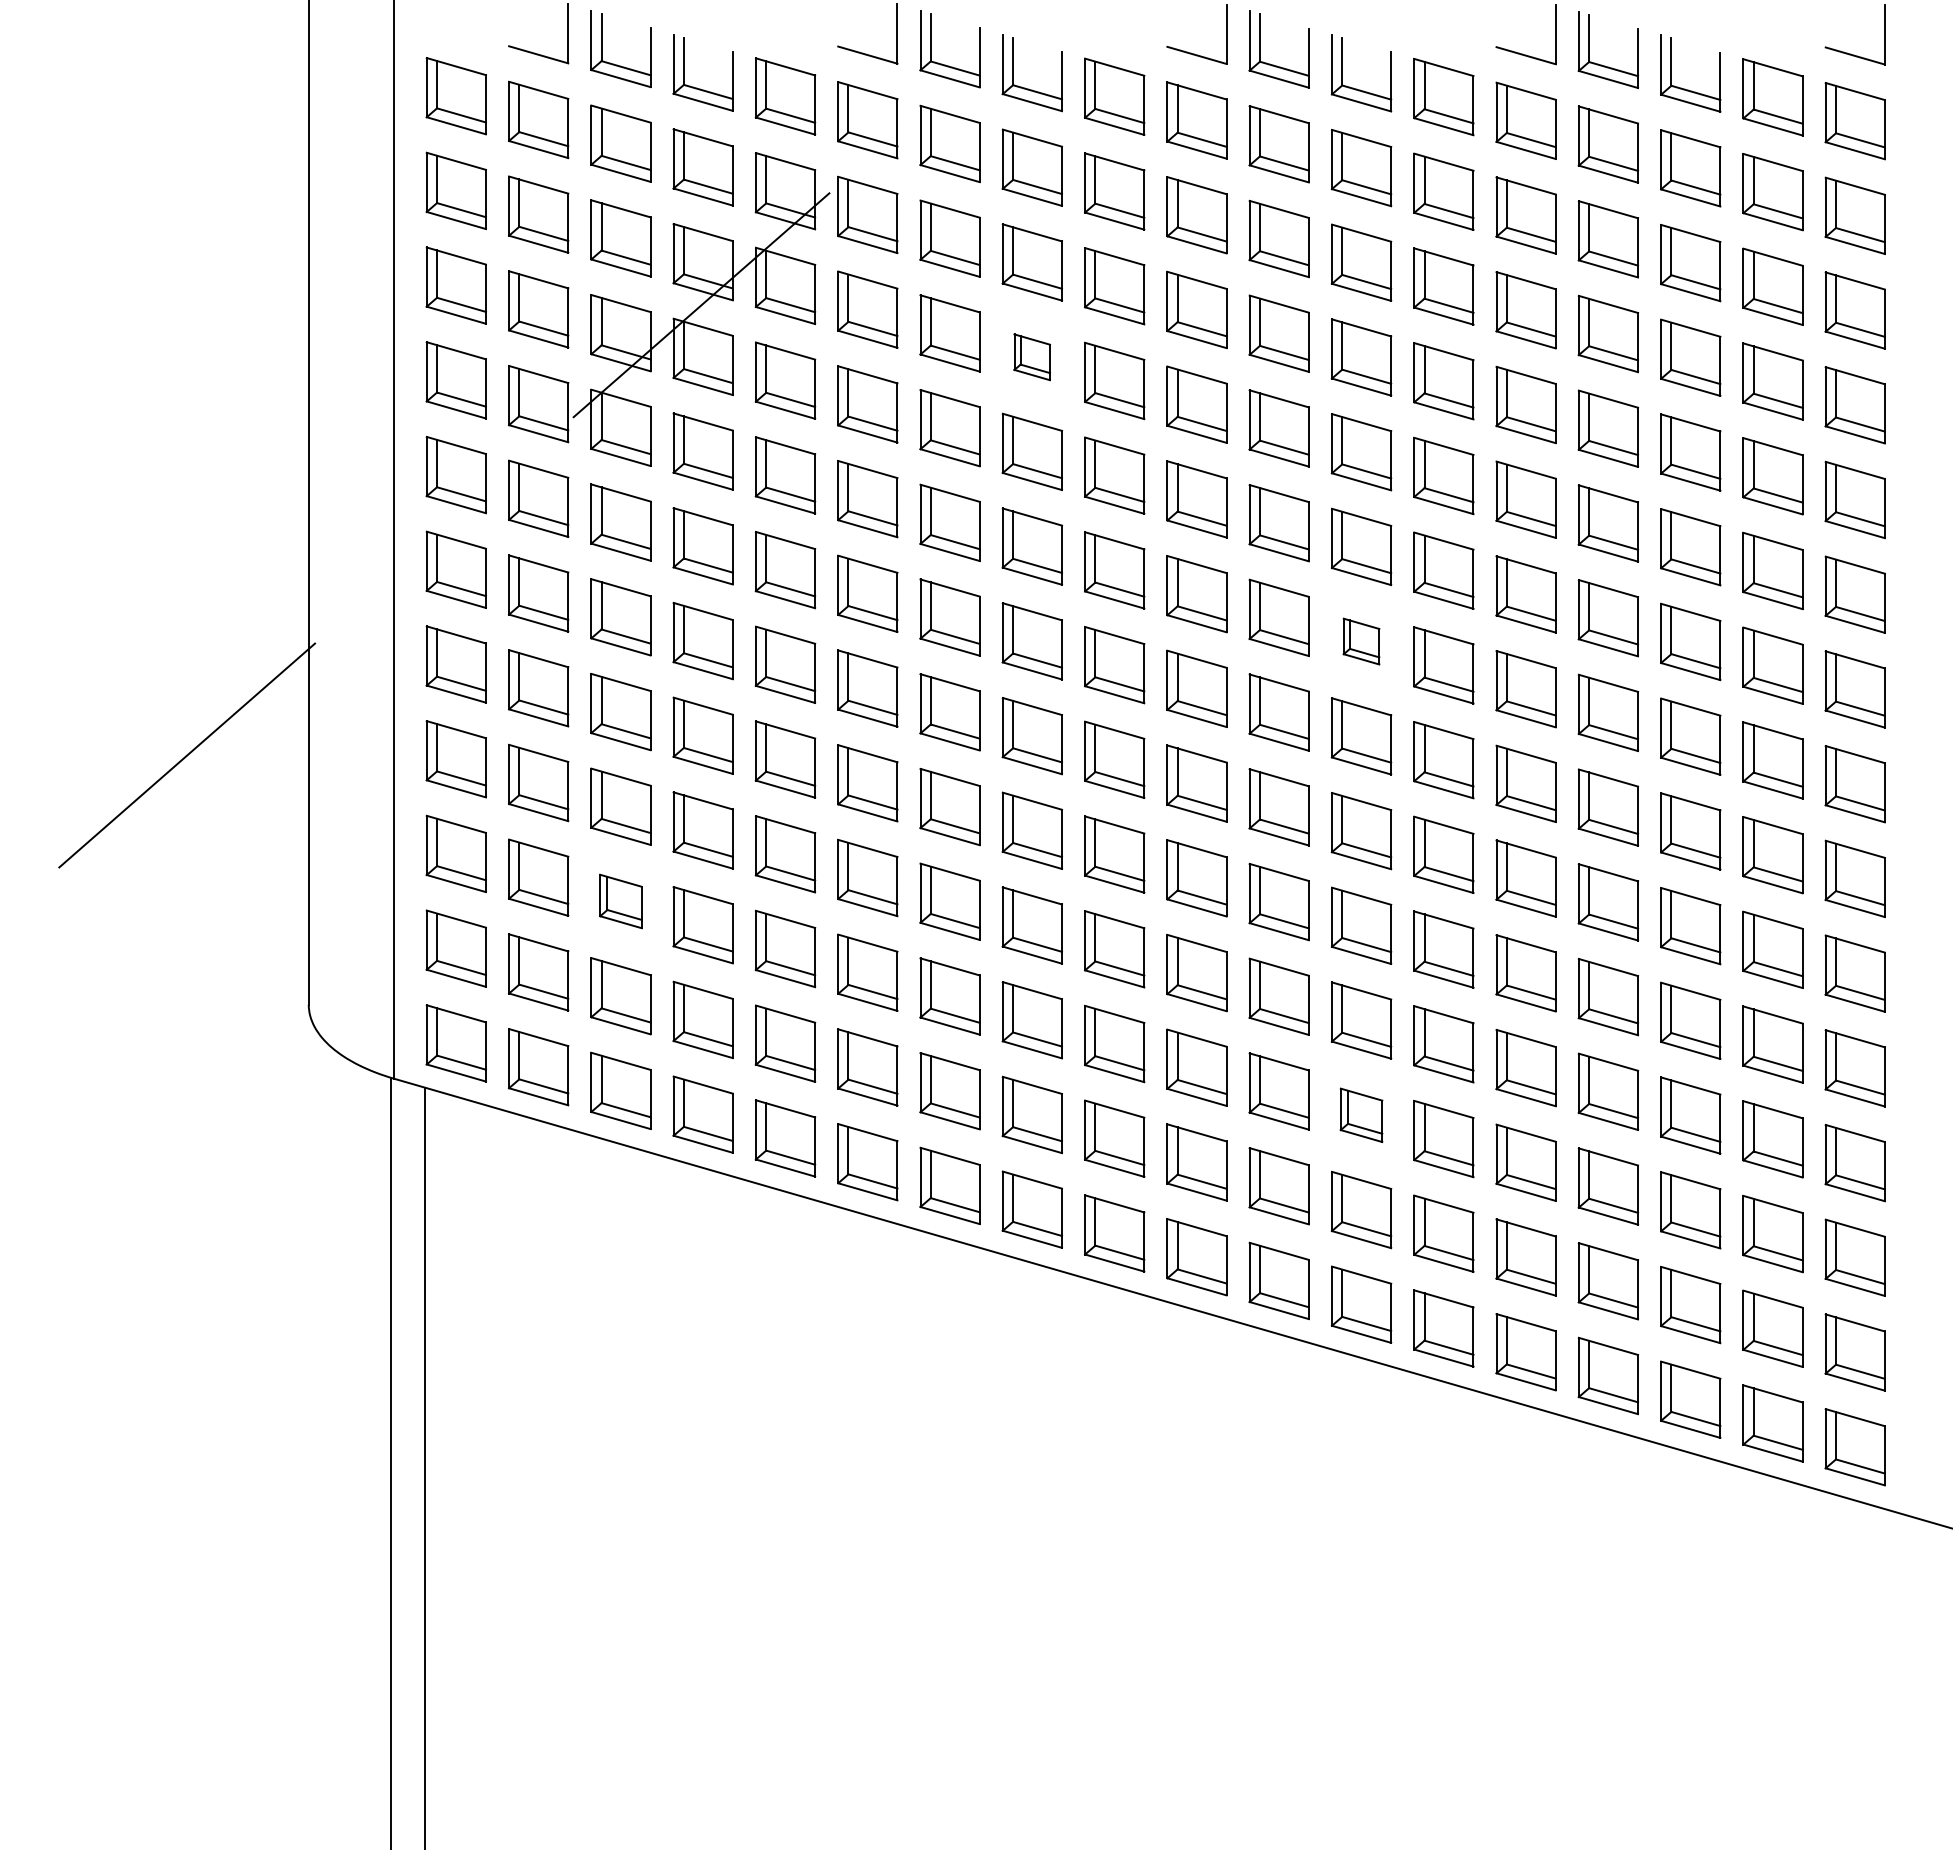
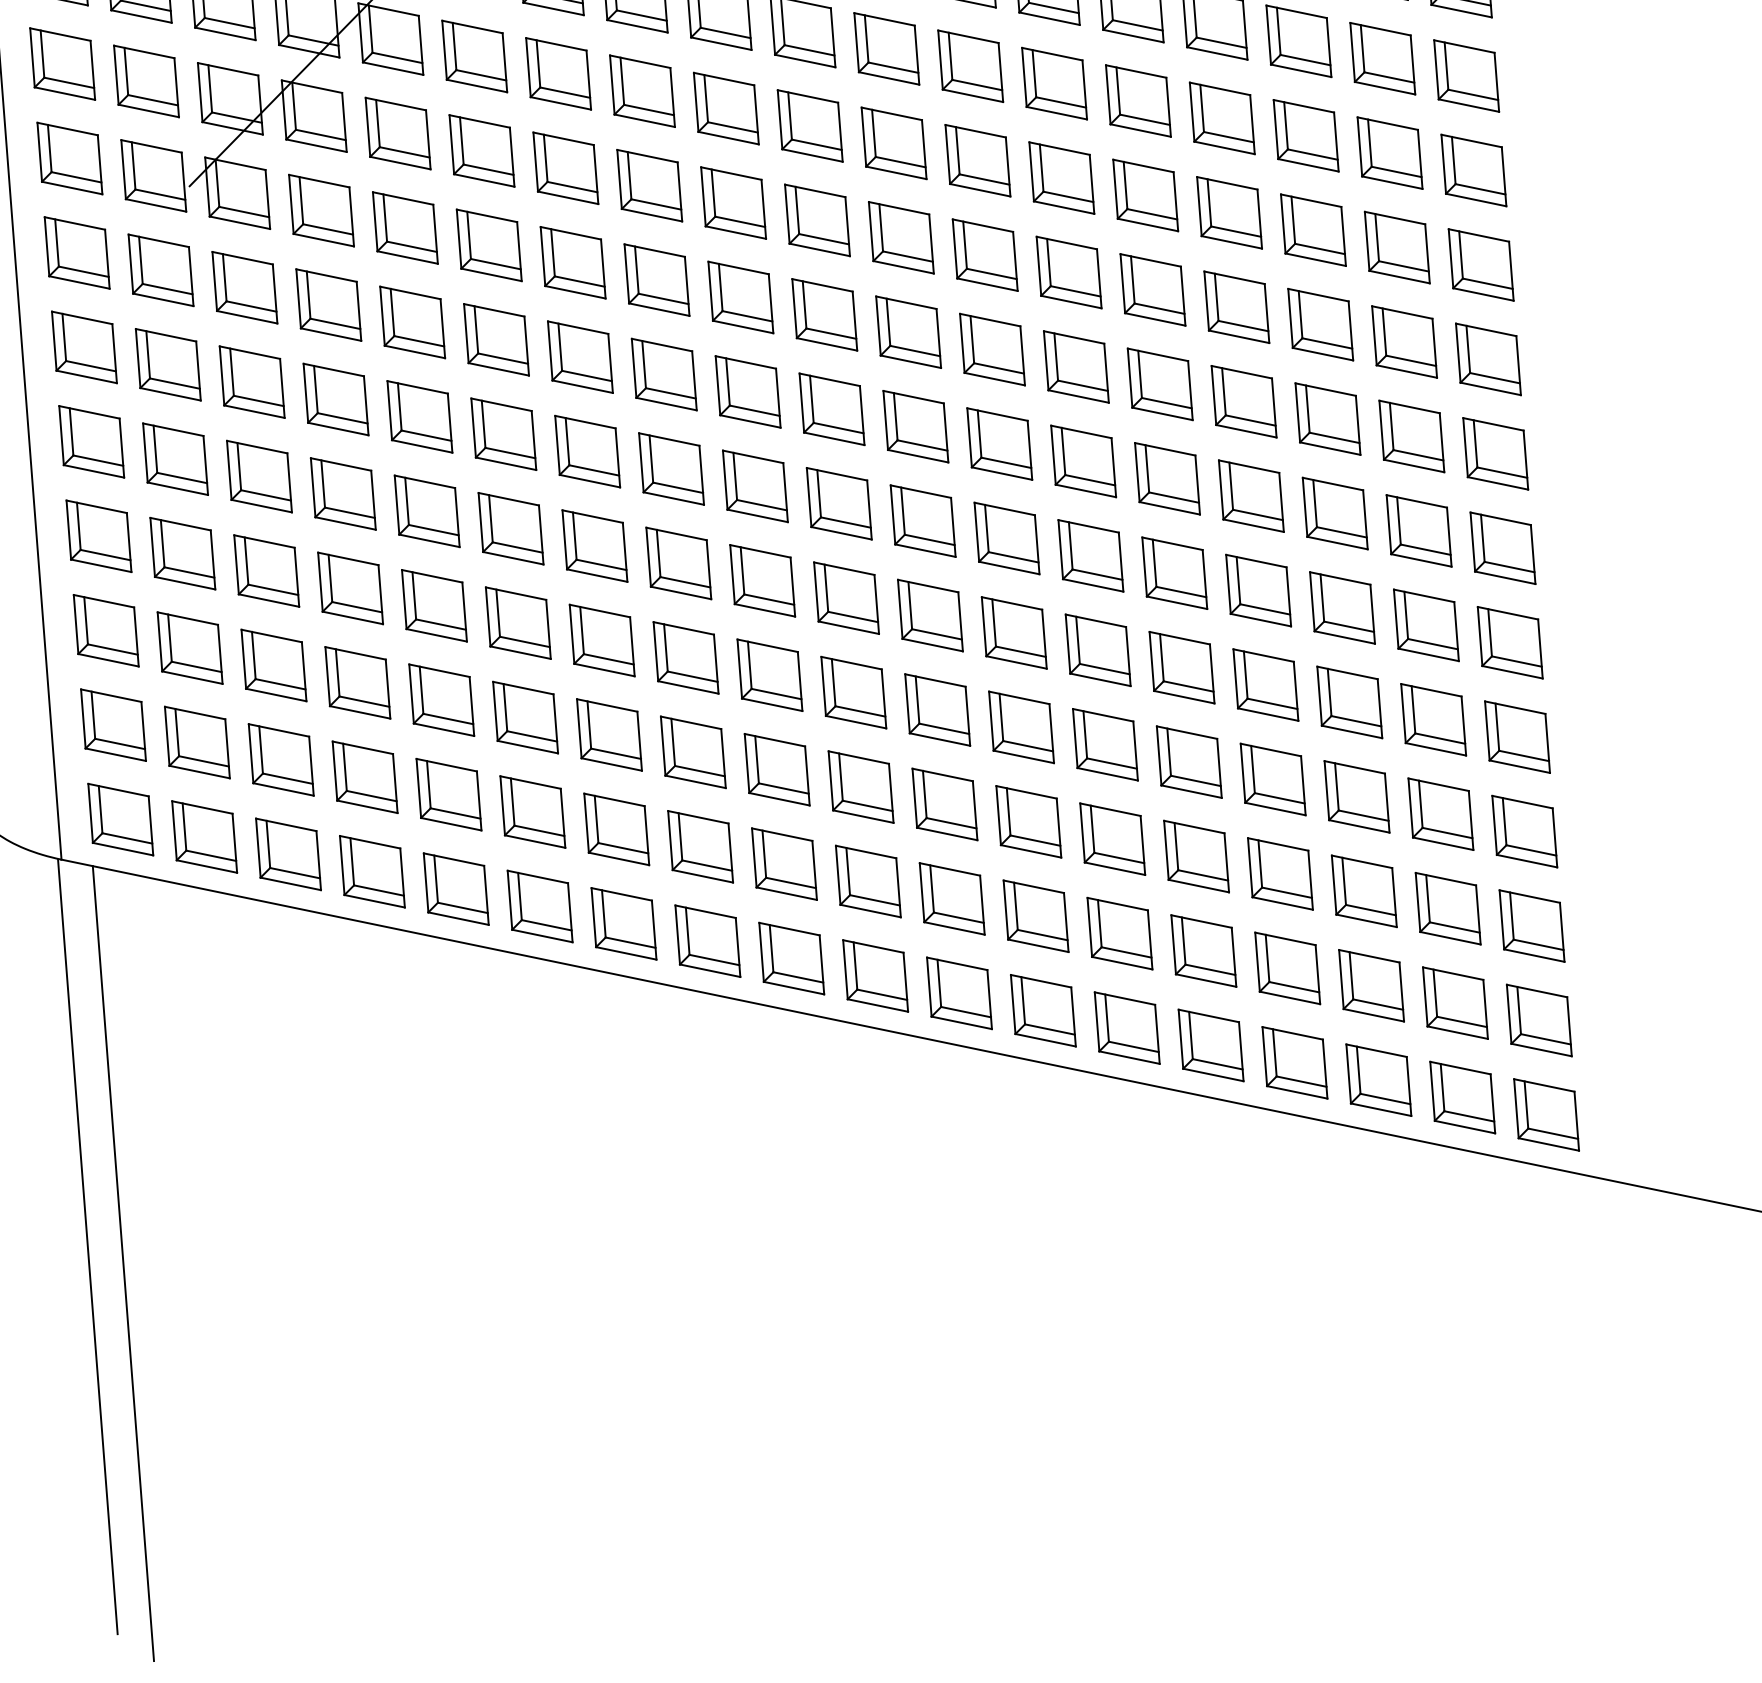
part: (1031, 357) -> (641, 91), size x1.67
part: (1361, 641) -> (992, 349), size x1.67
part: (620, 901) -> (273, 665), size x1.43
part: (1361, 1115) -> (1028, 822), size x1.43

